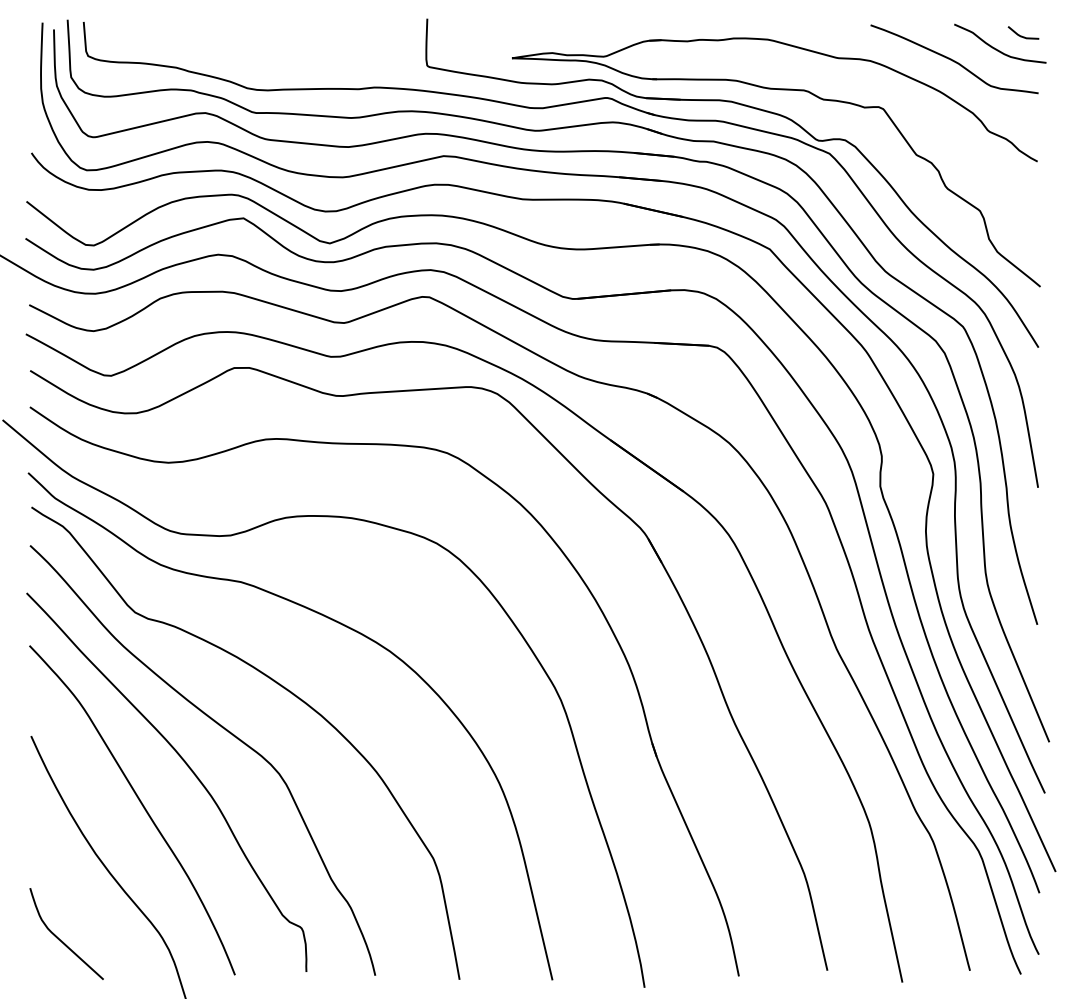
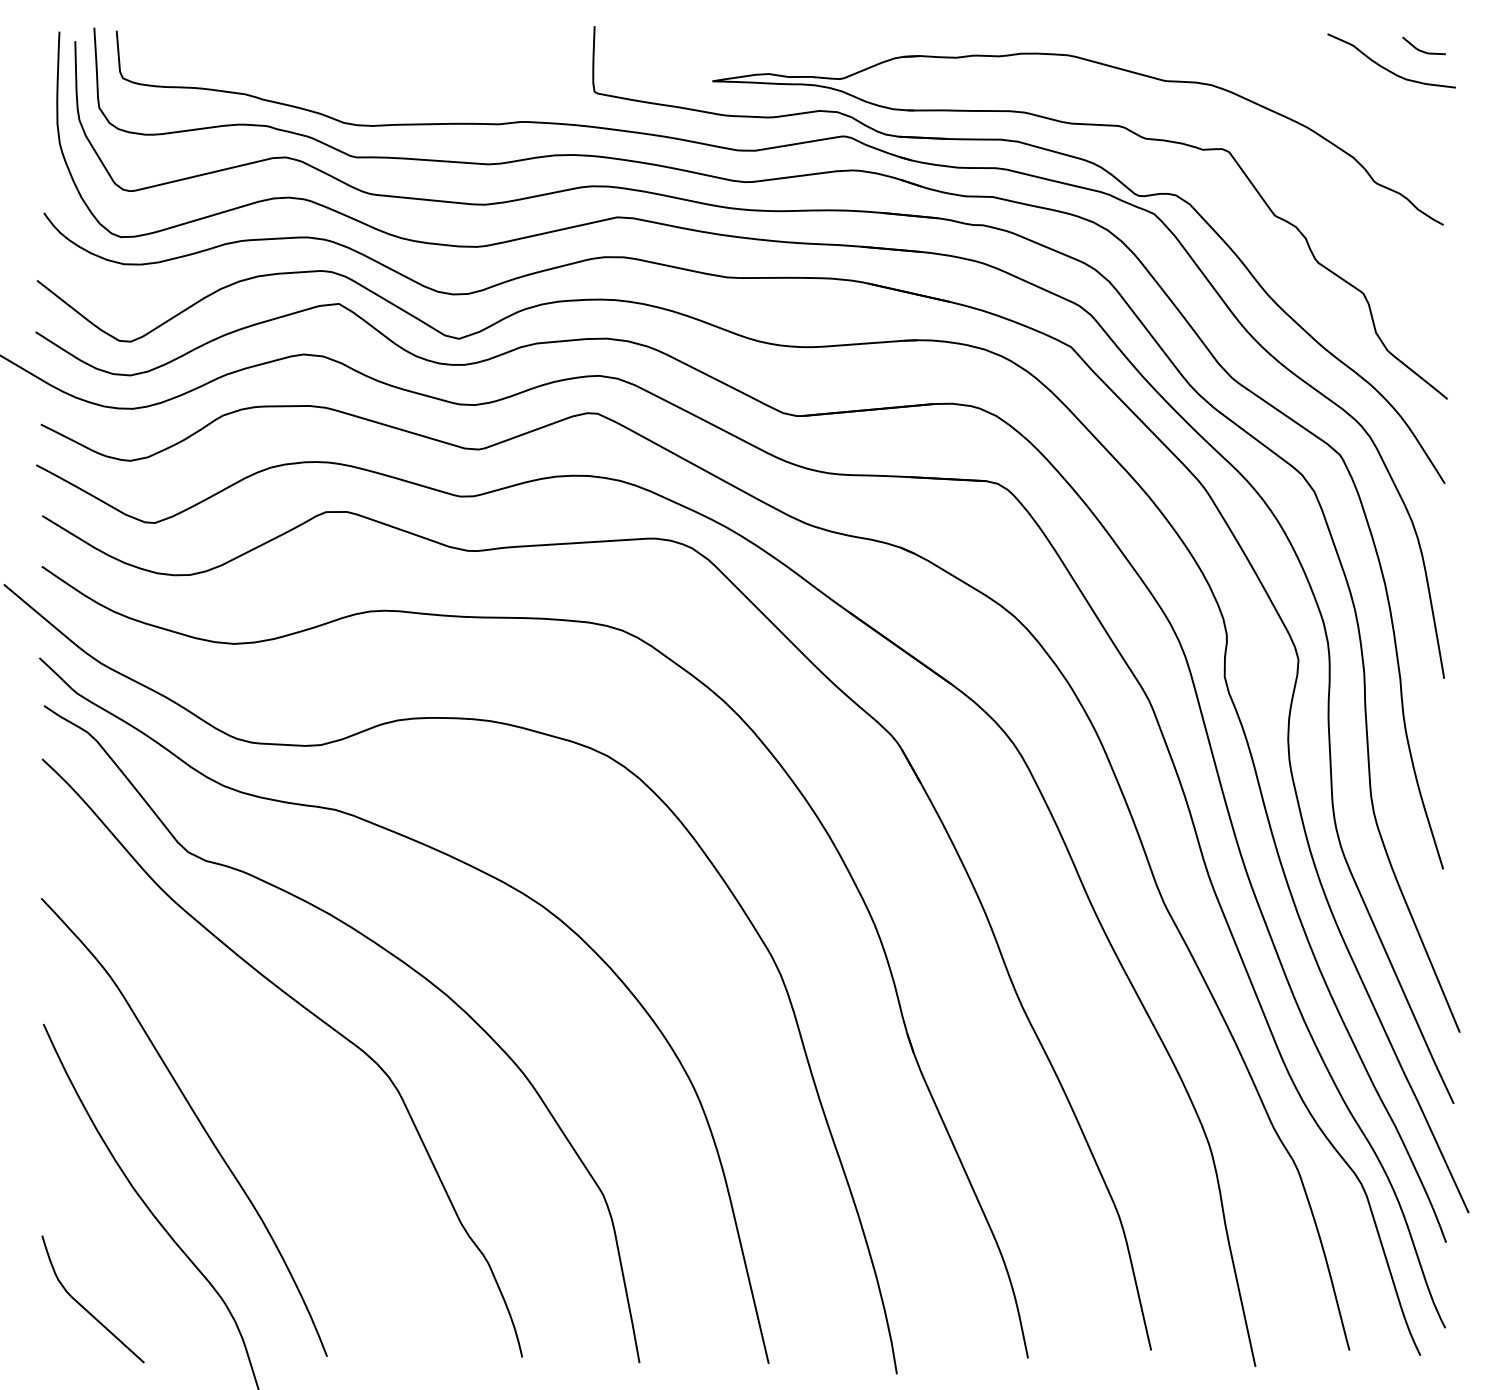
curve: (953, 59) -> (1326, 83), removed
curve: (186, 765) -> (259, 1064), removed

